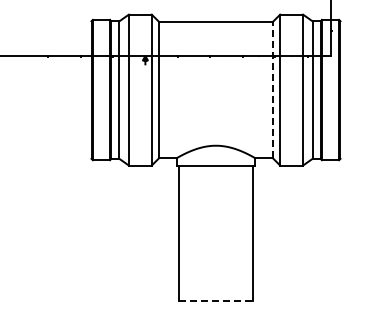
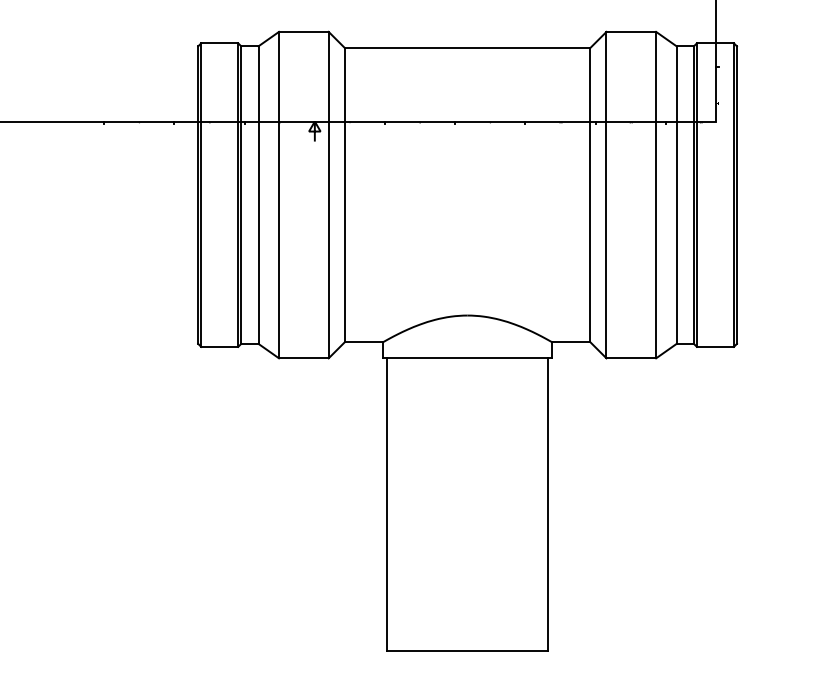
line: (272, 90) -> (589, 196), dashed -> solid
line: (216, 300) -> (468, 650), dashed -> solid

